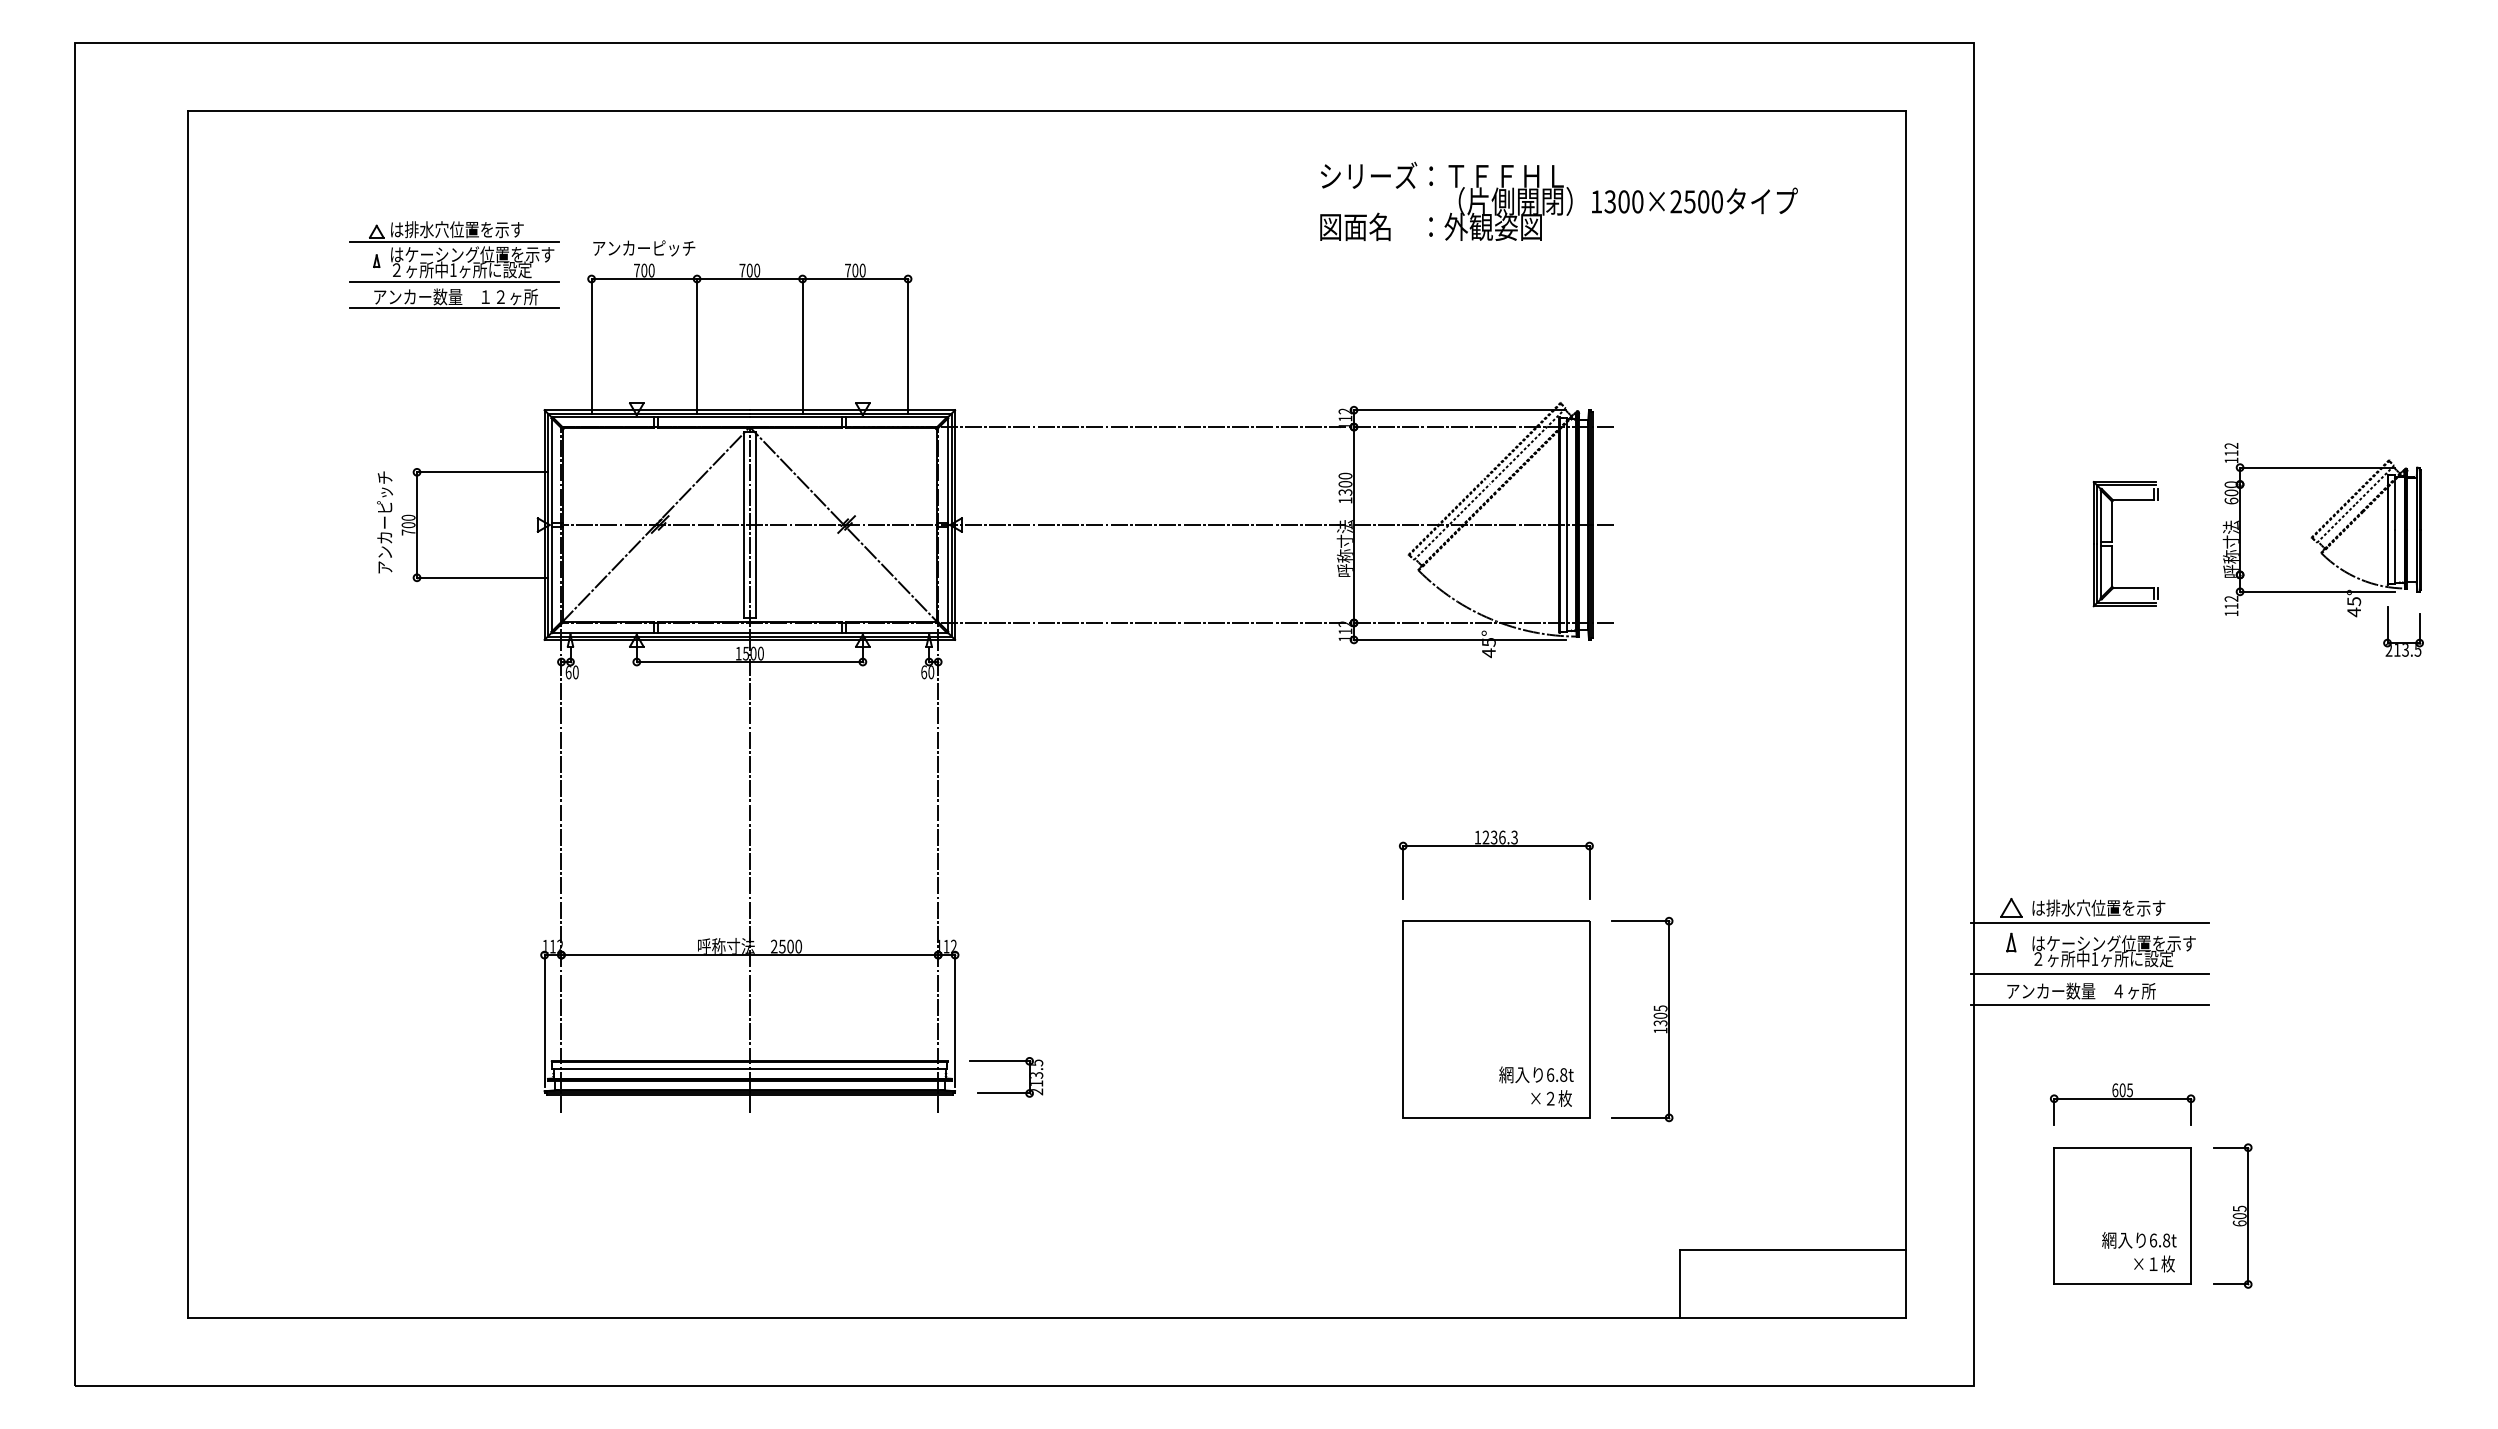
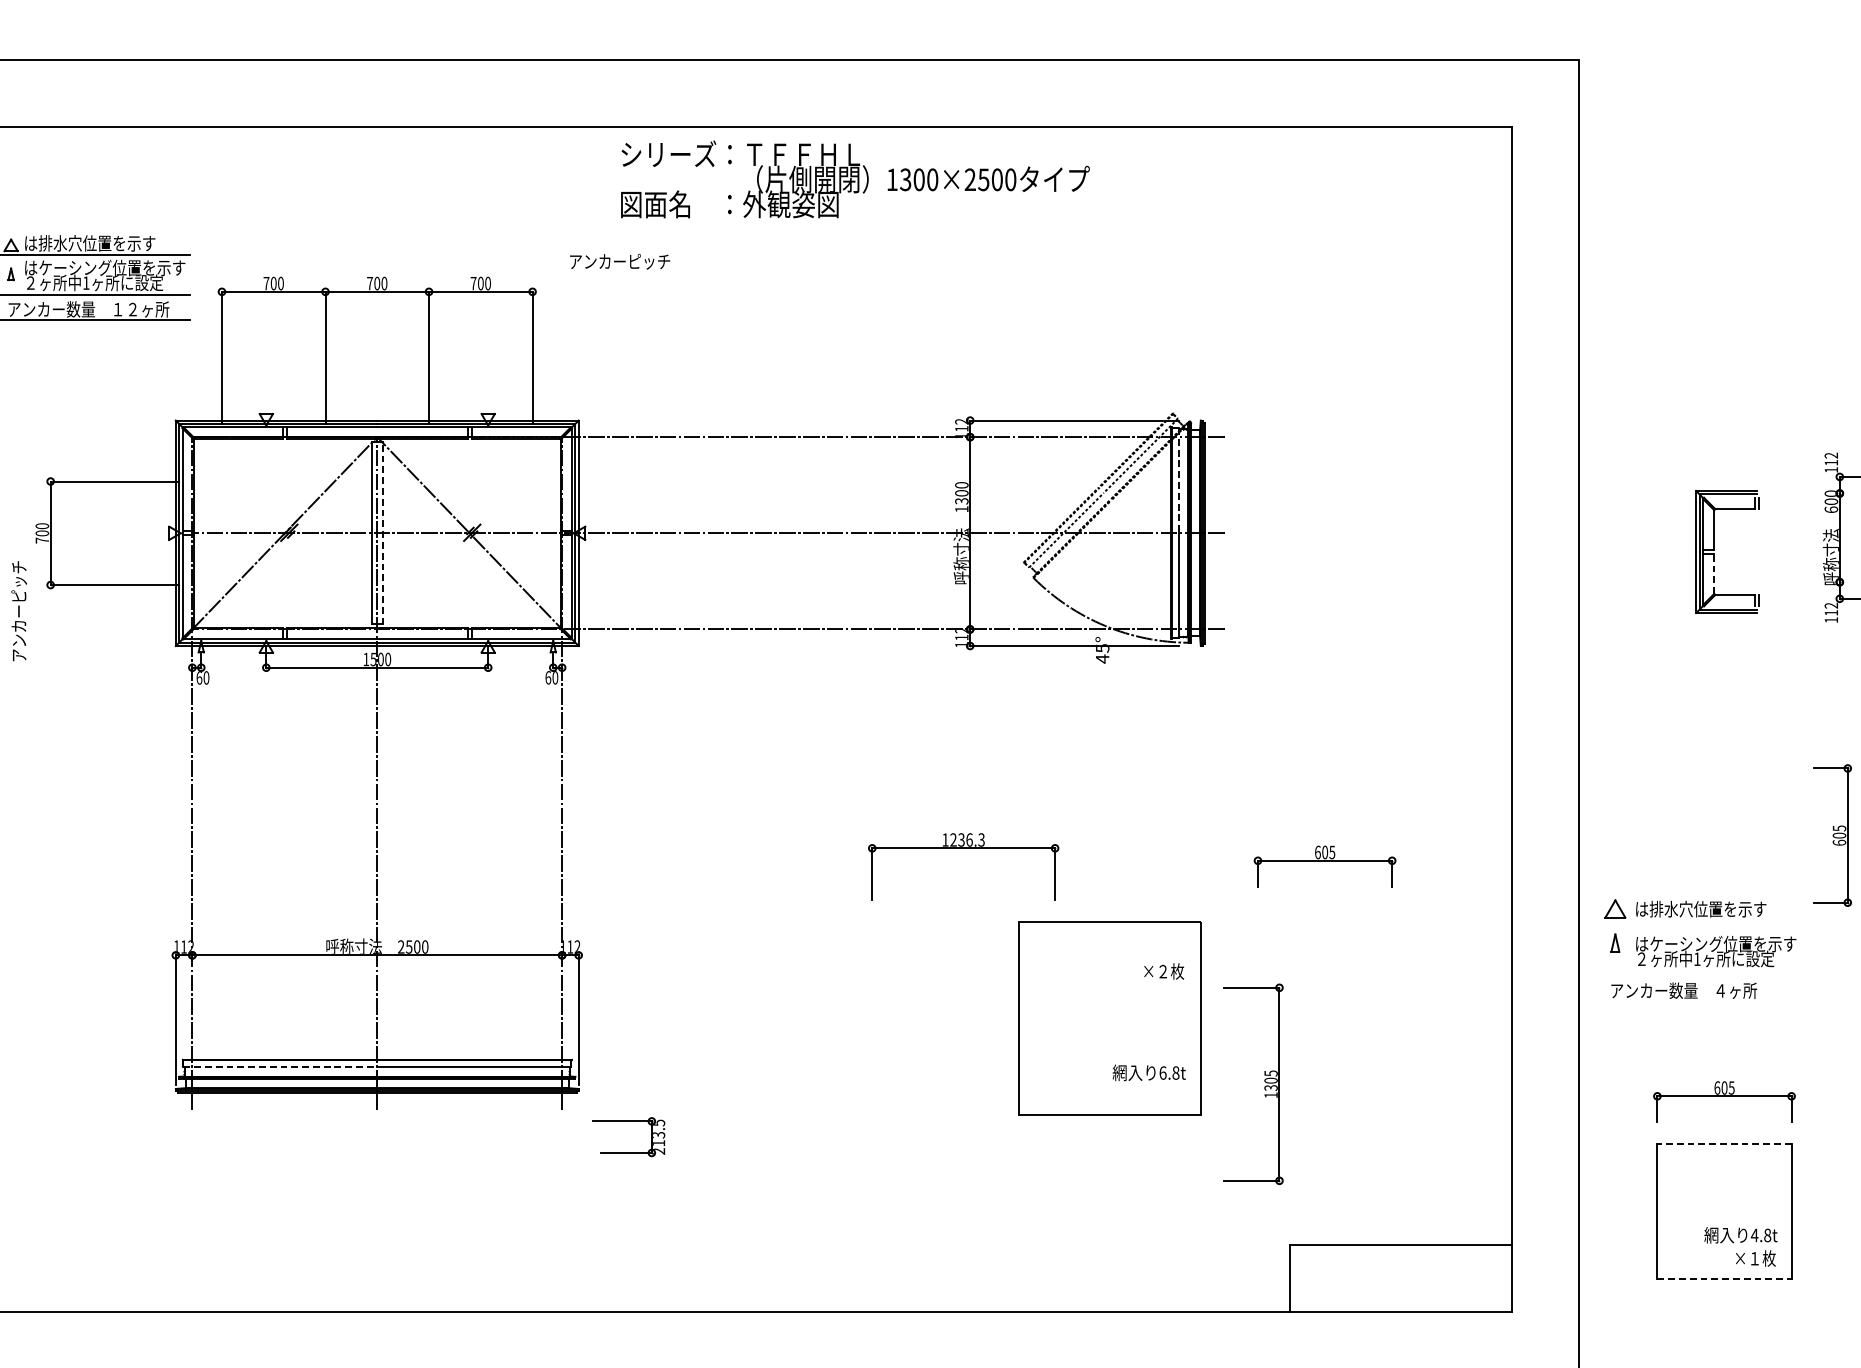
text: (1558, 201) -> (854, 179), moved
text: (644, 248) -> (620, 261), moved
line: (1566, 471) -> (1178, 480), solid -> dashed
text: (384, 522) -> (18, 611), moved
line: (755, 525) -> (382, 533), solid -> dashed
line: (2112, 565) -> (1714, 572), solid -> dashed
part: (1496, 846) -> (963, 848), moved
part: (1715, 864) -> (1324, 866), added
line: (2089, 923) -> (1692, 924), removed
line: (2089, 973) -> (1692, 973), removed
line: (2089, 1004) -> (1692, 1003), removed
part: (1653, 1016) -> (1264, 1081), moved
line: (651, 1068) -> (280, 1066), solid -> dashed
part: (1006, 1092) -> (629, 1152), moved
text: (1551, 1098) -> (1164, 971), moved
line: (2122, 1147) -> (1724, 1144), solid -> dashed
part: (2232, 1215) -> (1832, 835), moved
text: (2153, 1240) -> (1754, 1235), 6.8t -> 4.8t
line: (2123, 1284) -> (1725, 1278), solid -> dashed

